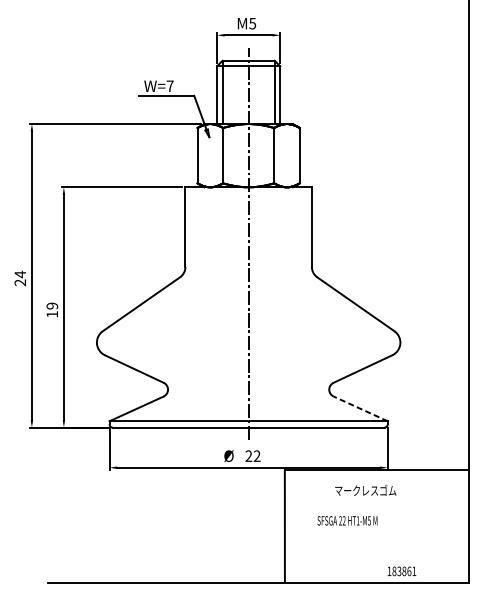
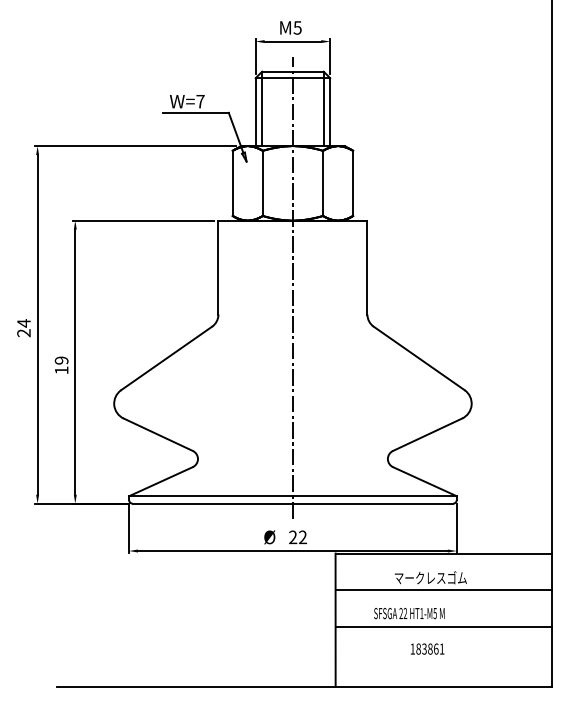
line: (360, 408) -> (424, 481), dashed -> solid
line: (376, 501) -> (443, 590), added
line: (376, 531) -> (443, 626), added
text: (401, 570) -> (427, 648), moved

